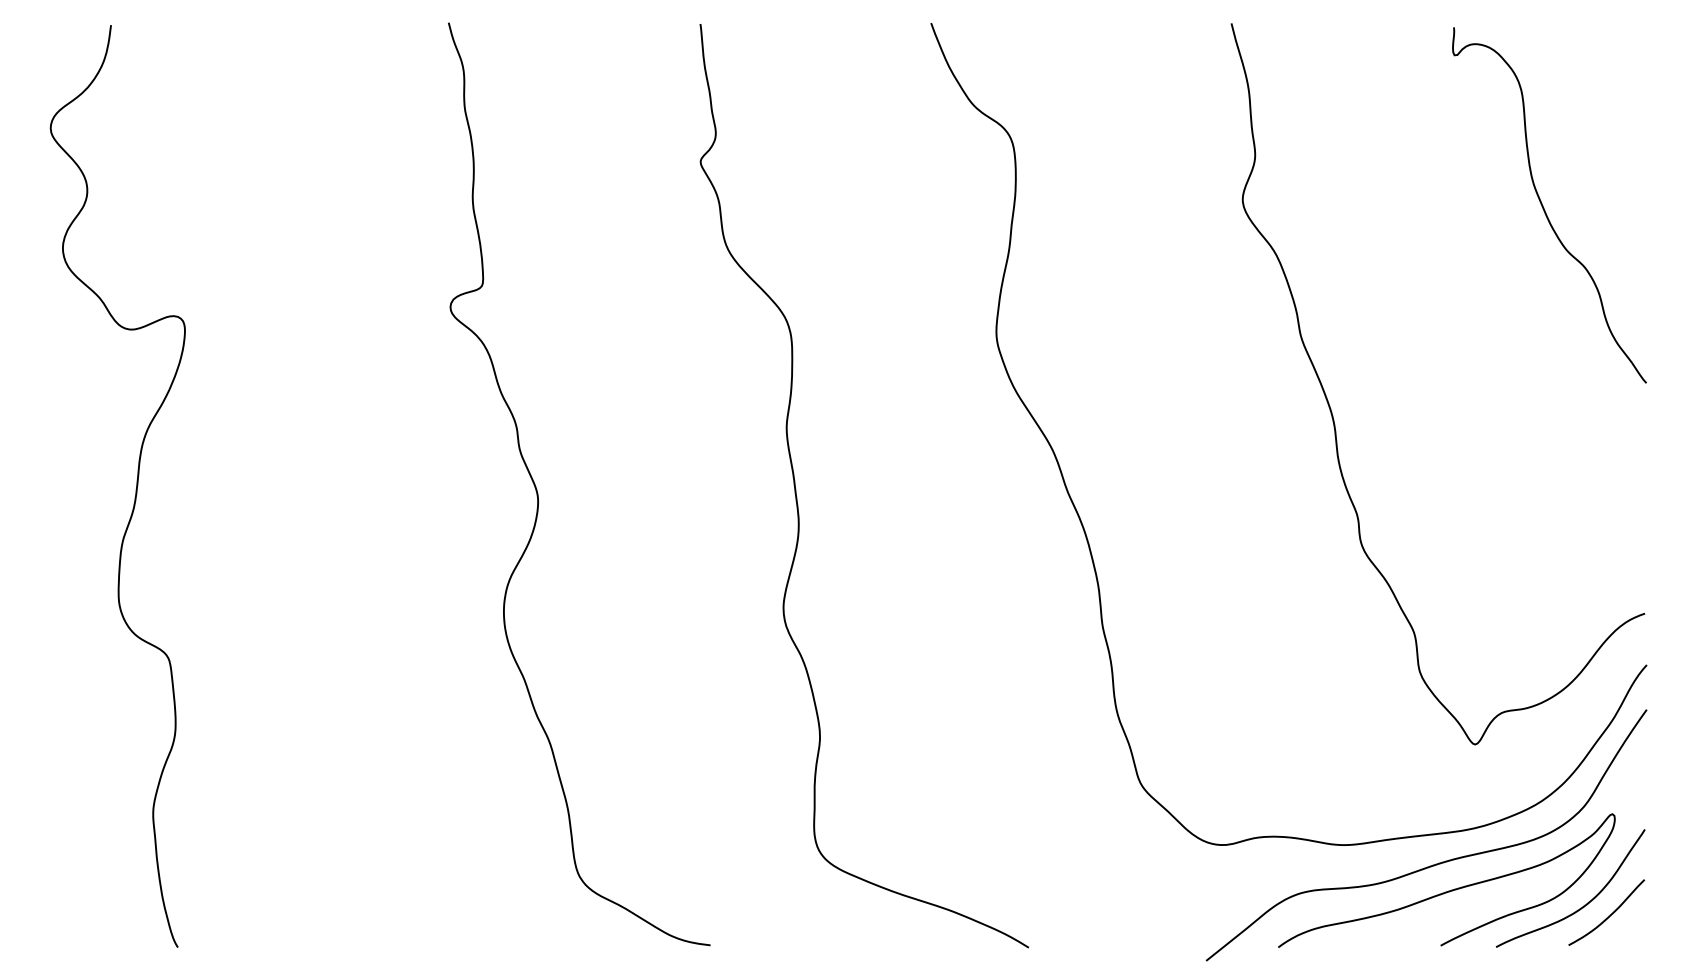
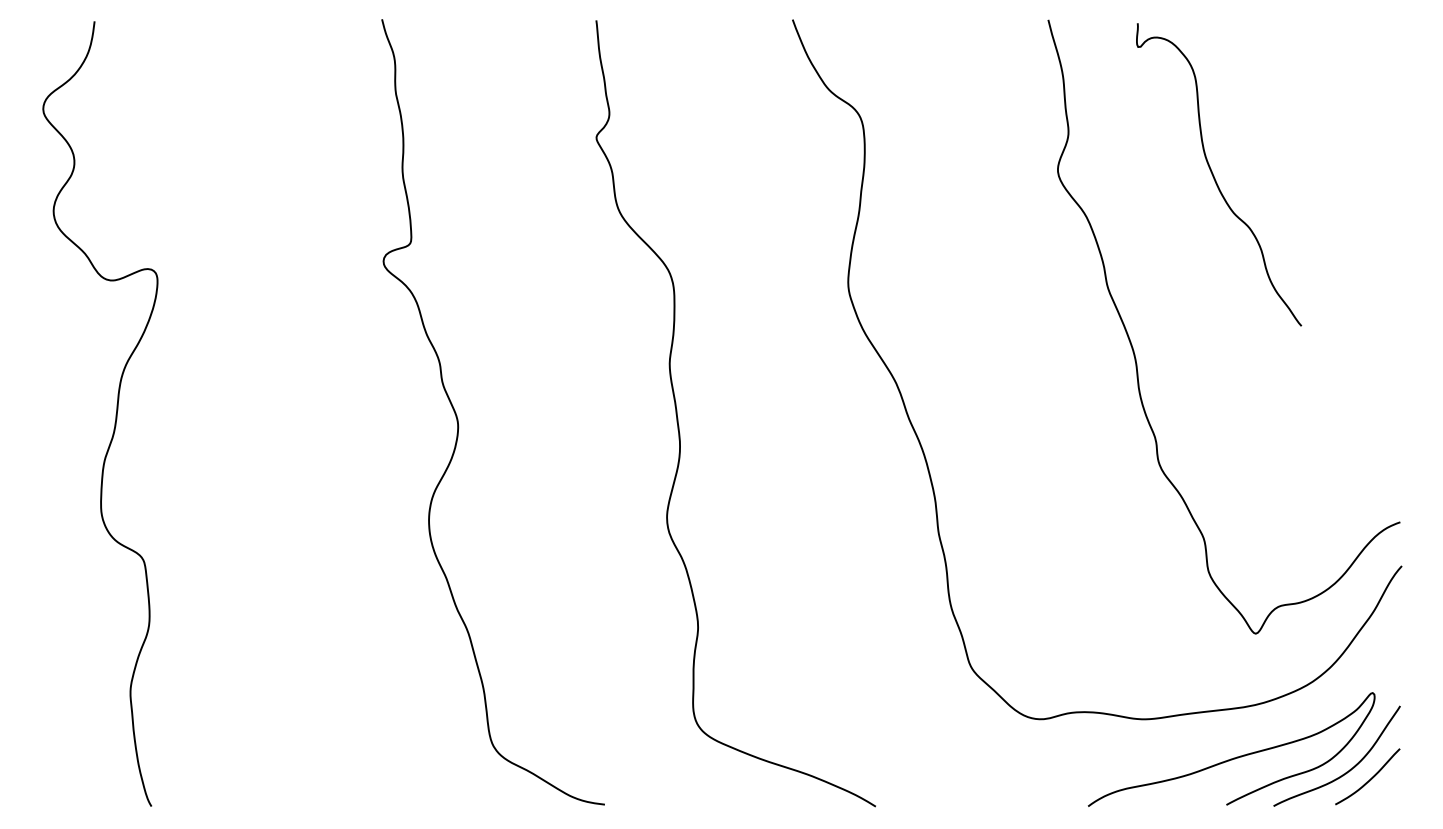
curve: (1544, 206) -> (1214, 175), moved
curve: (1437, 862) -> (1223, 734), removed

